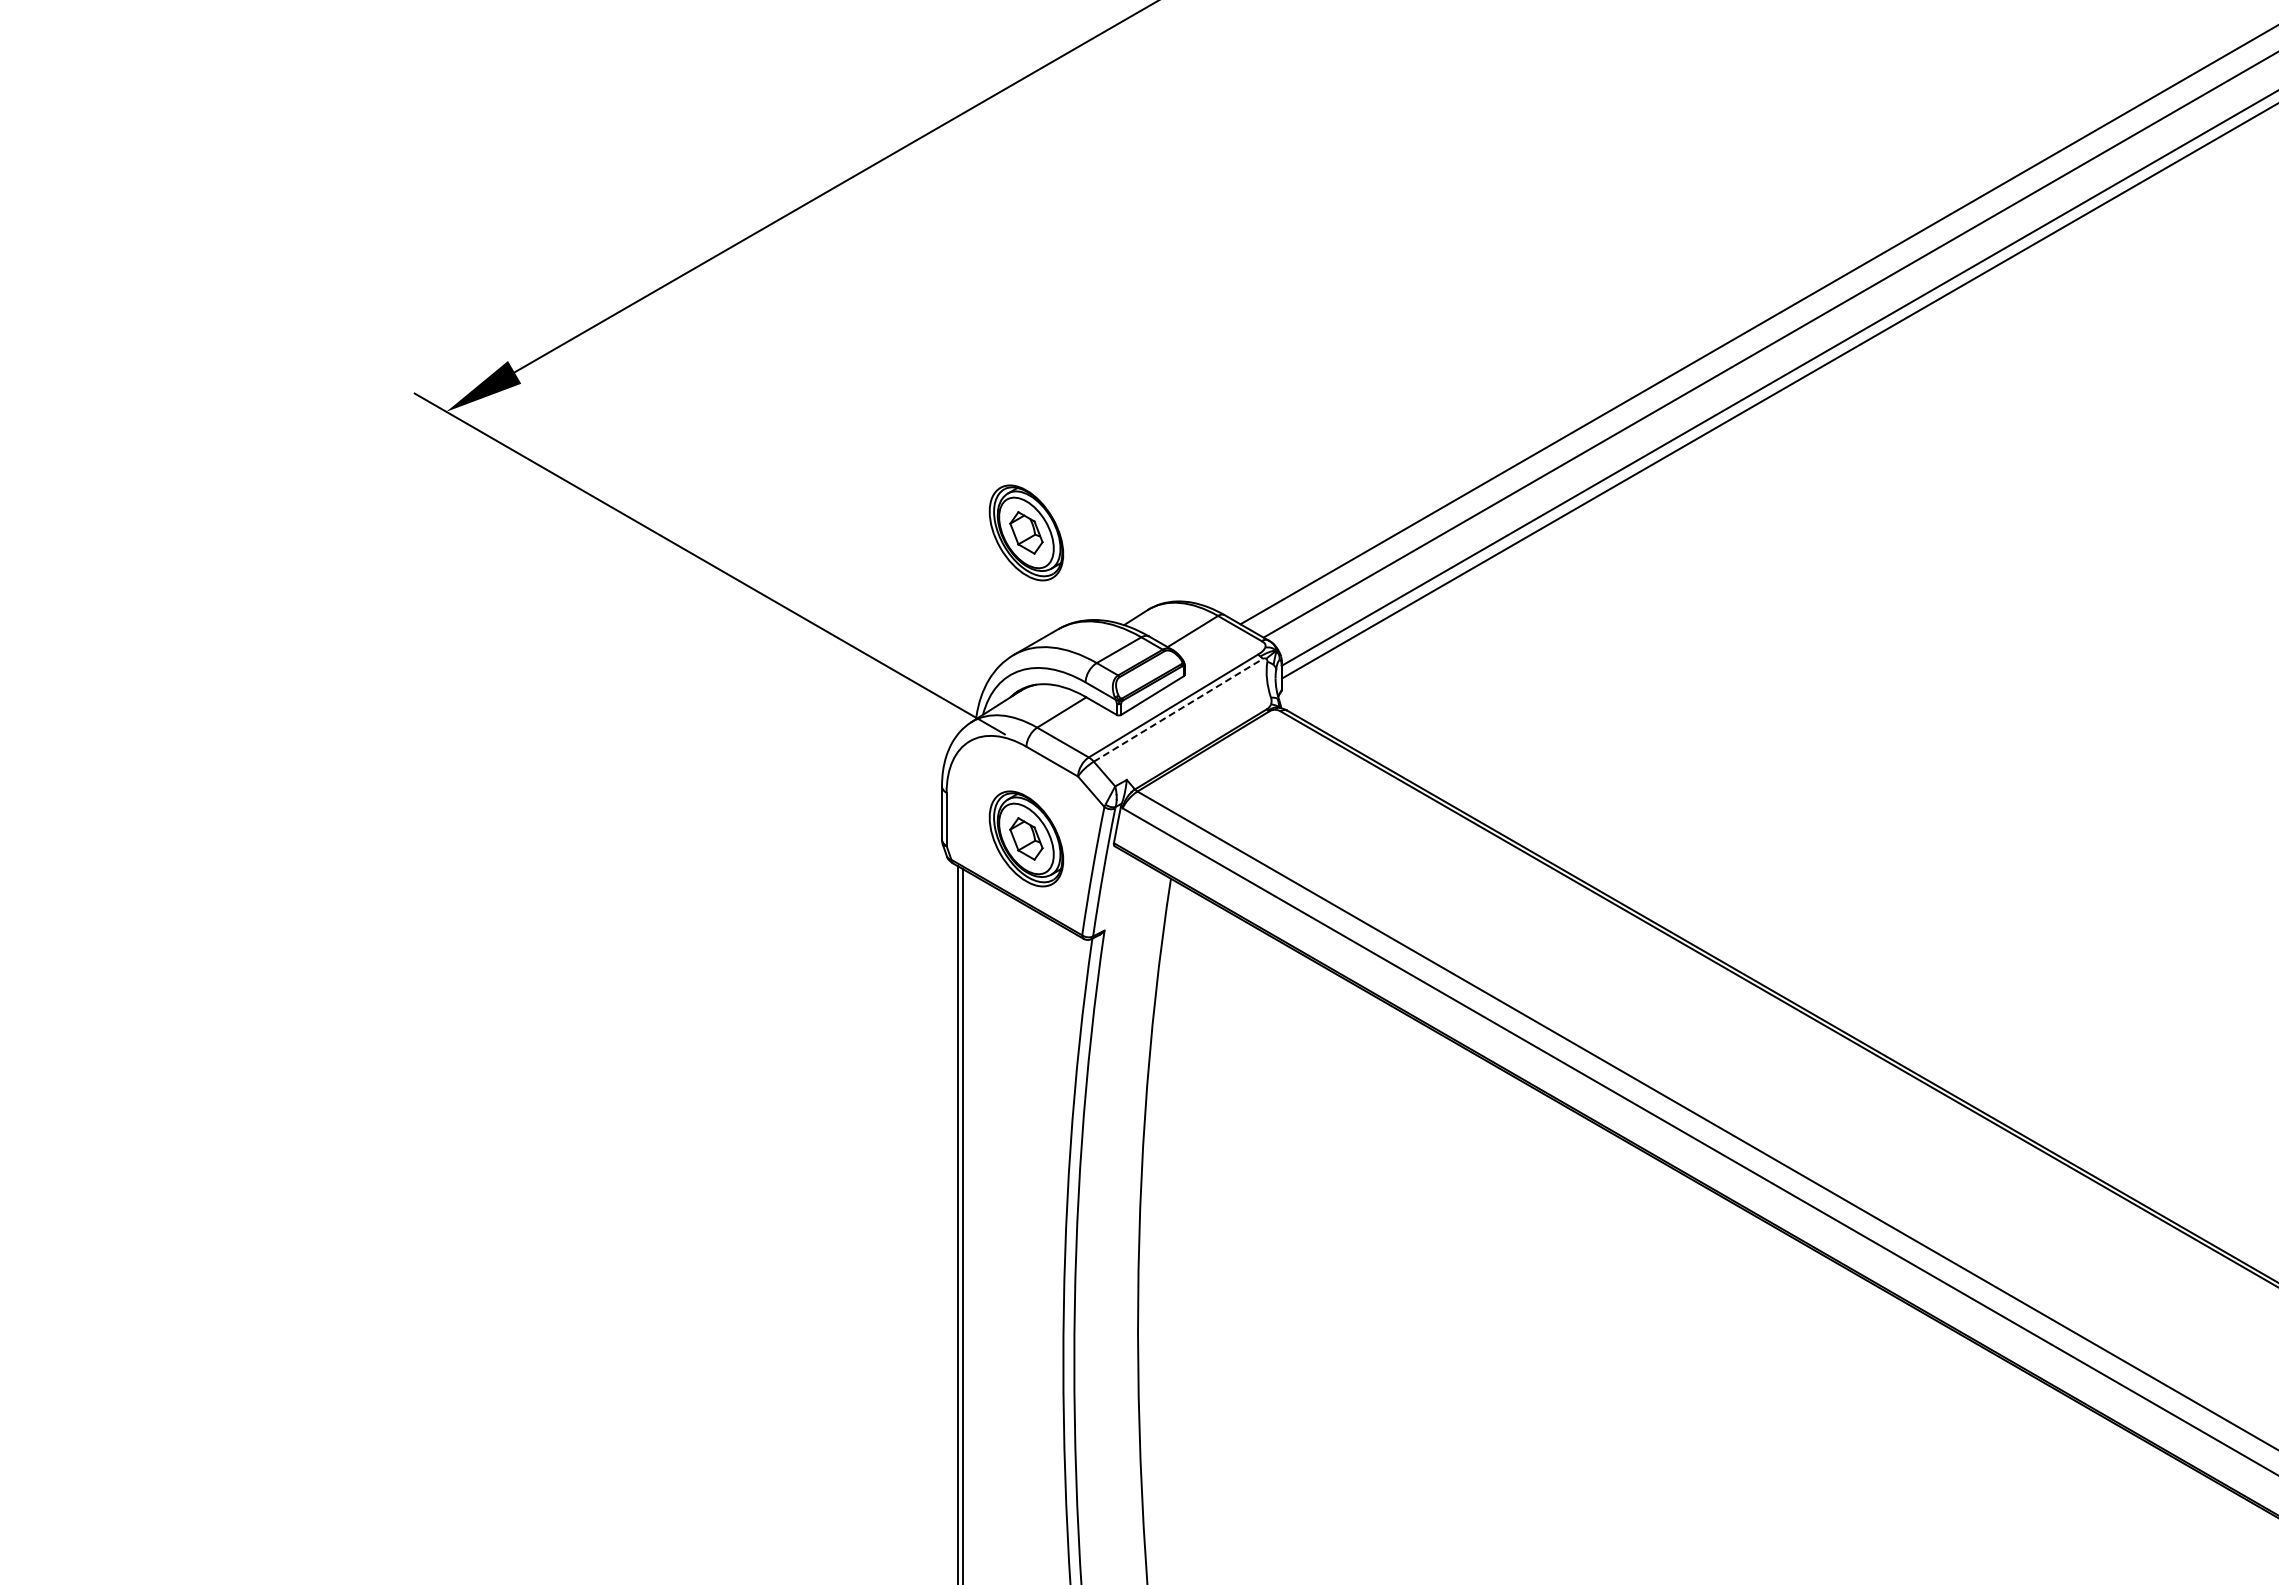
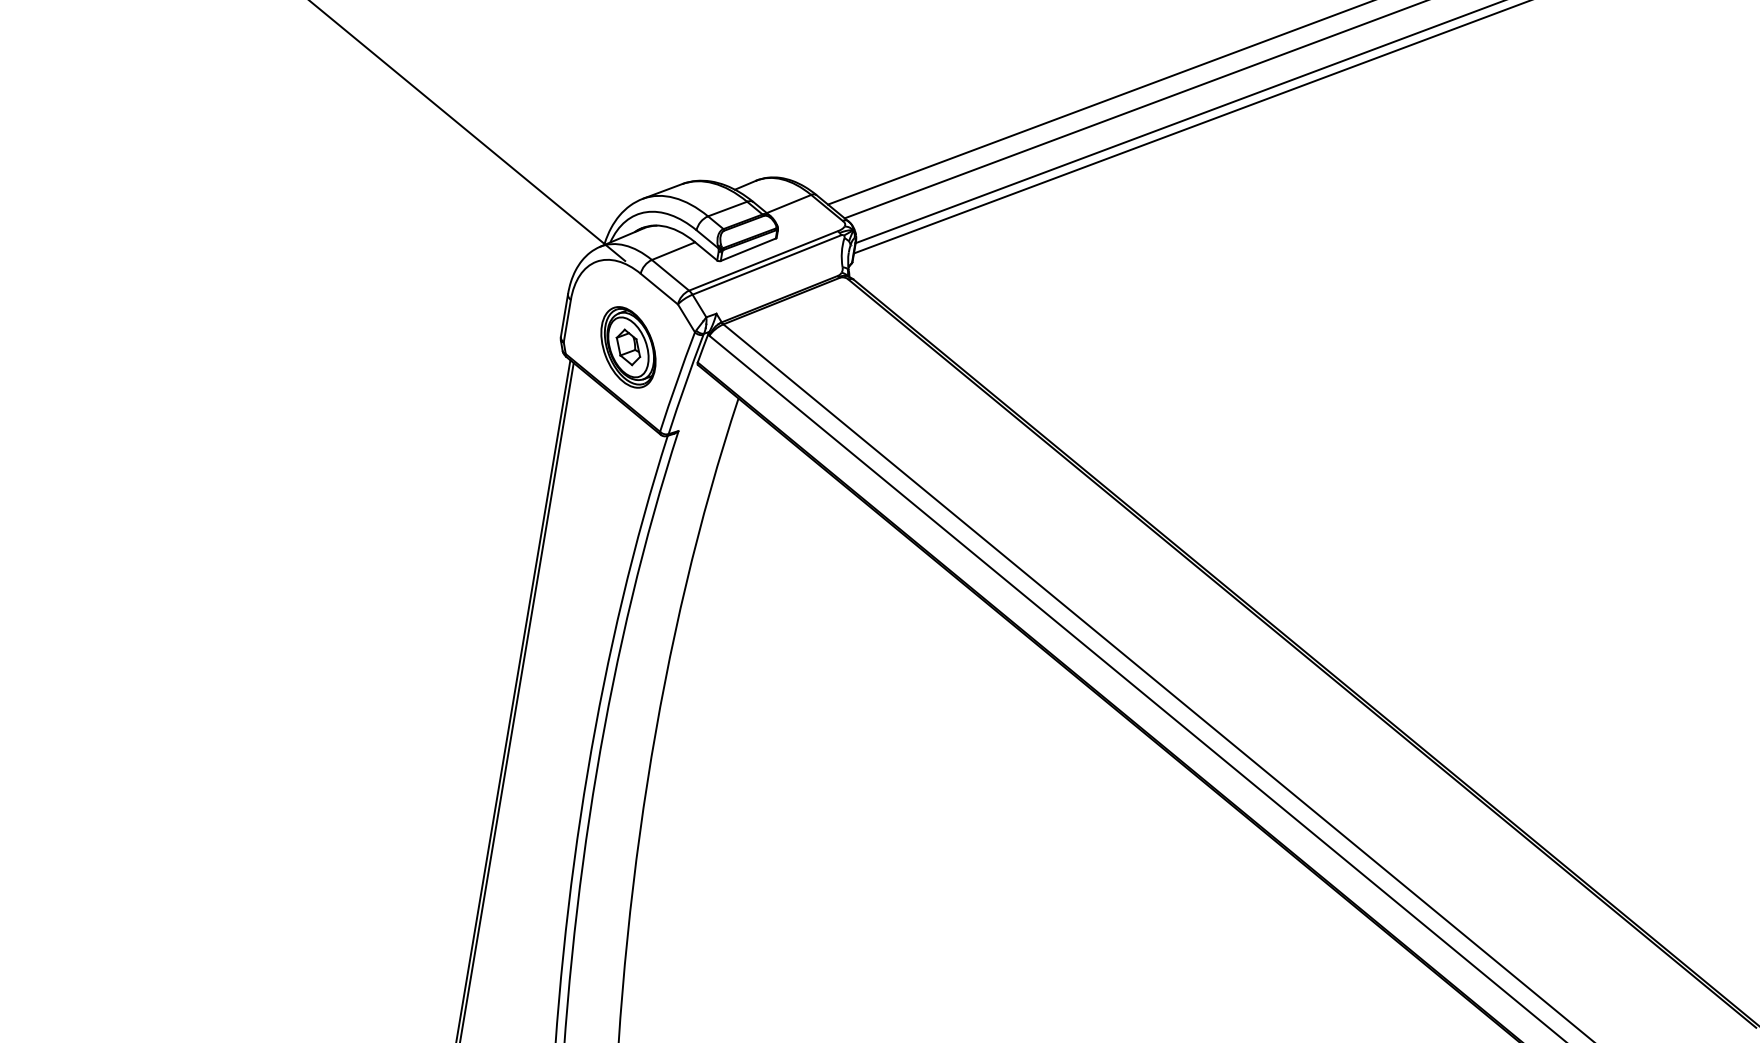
part: (1026, 532) -> (669, 102), removed
line: (1178, 710) -> (767, 265), dashed -> solid

